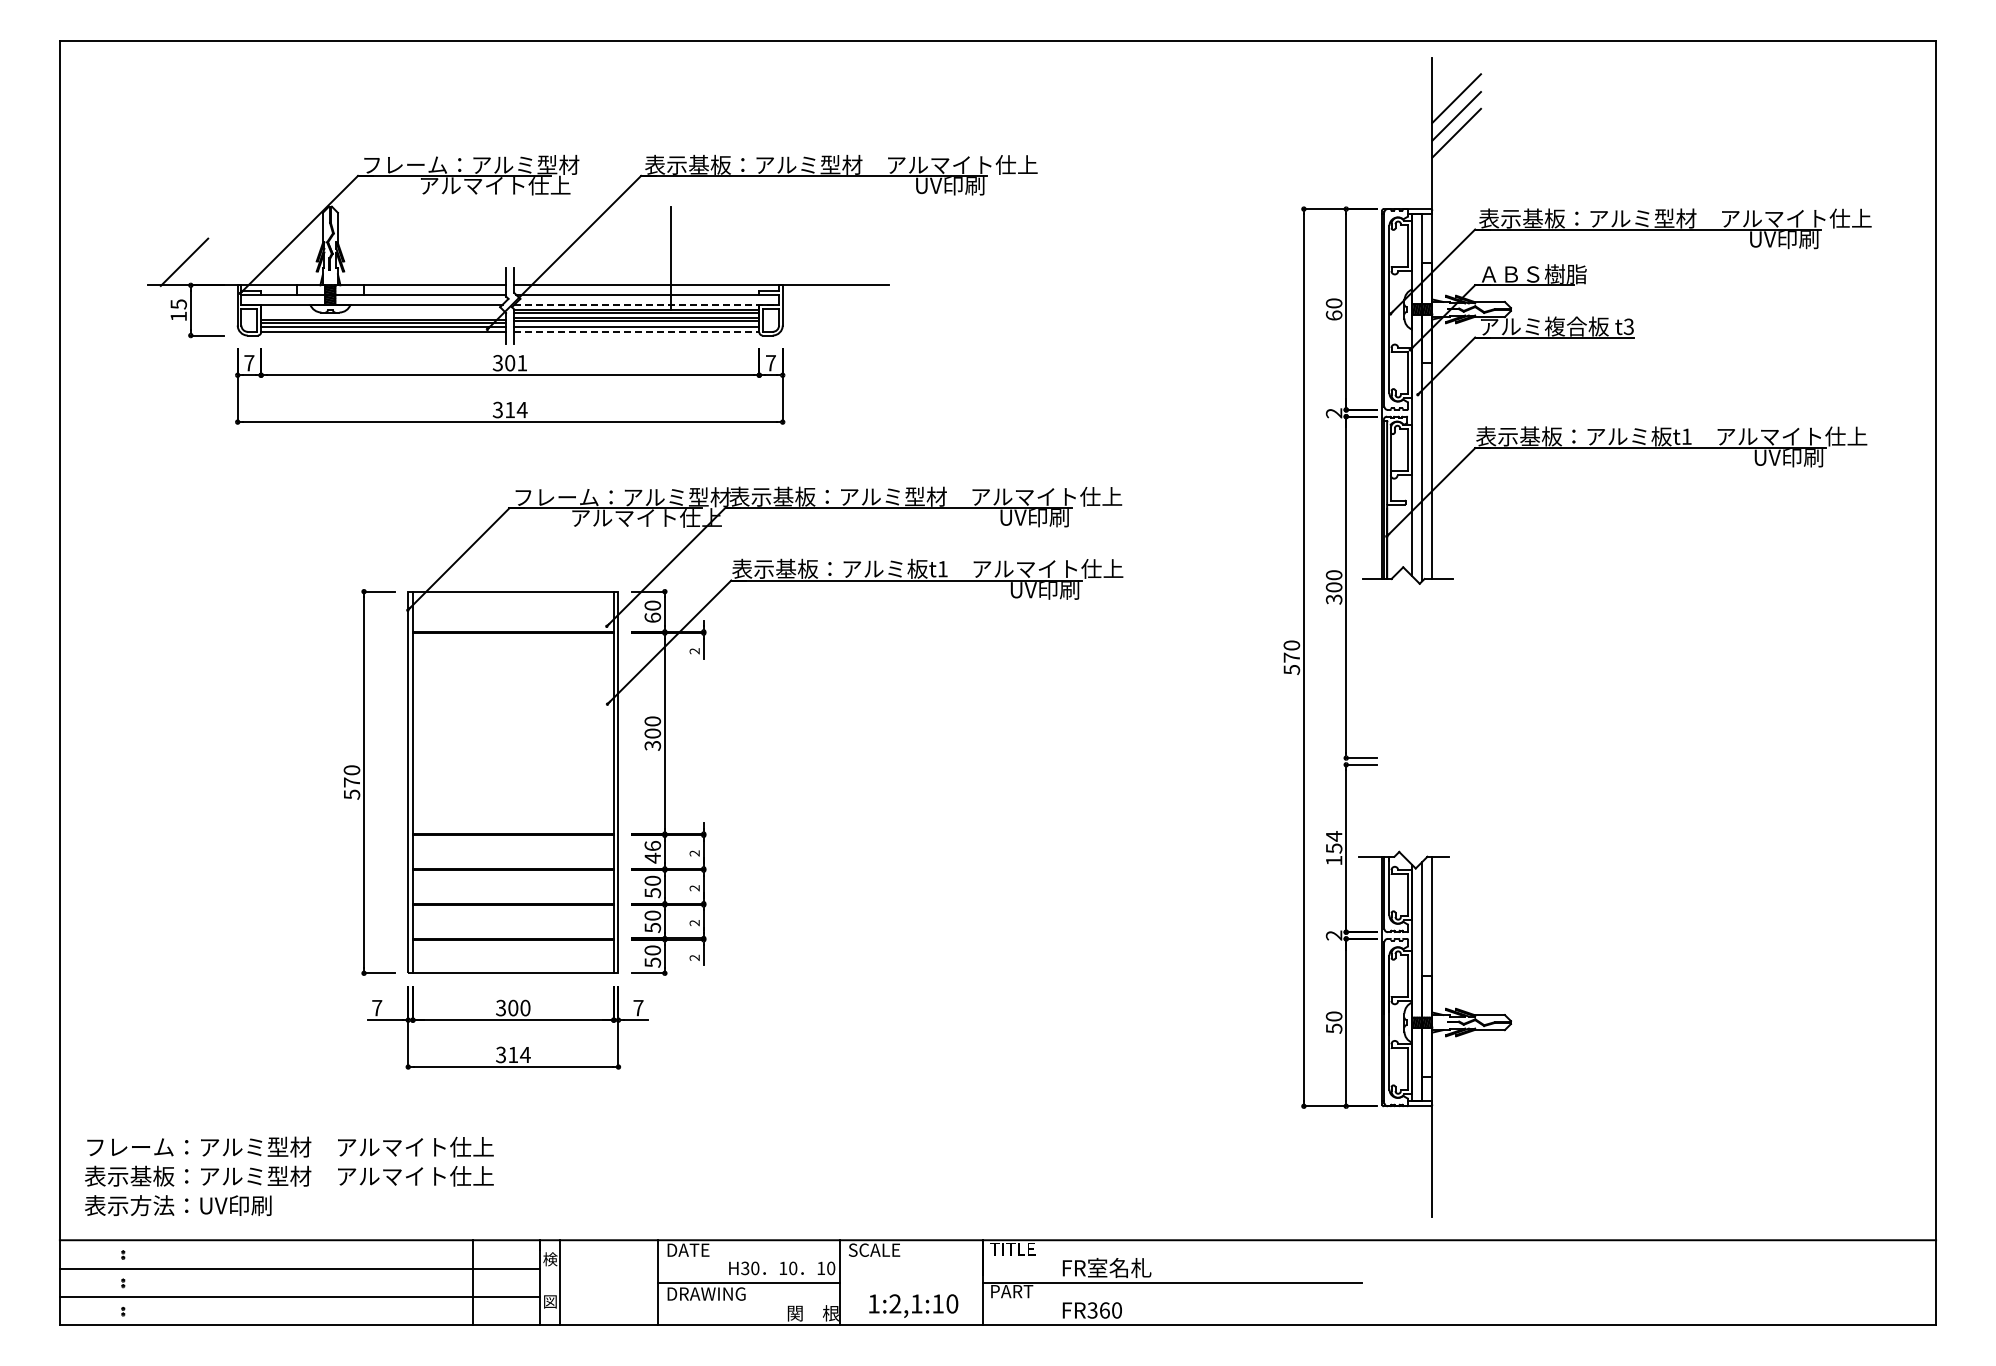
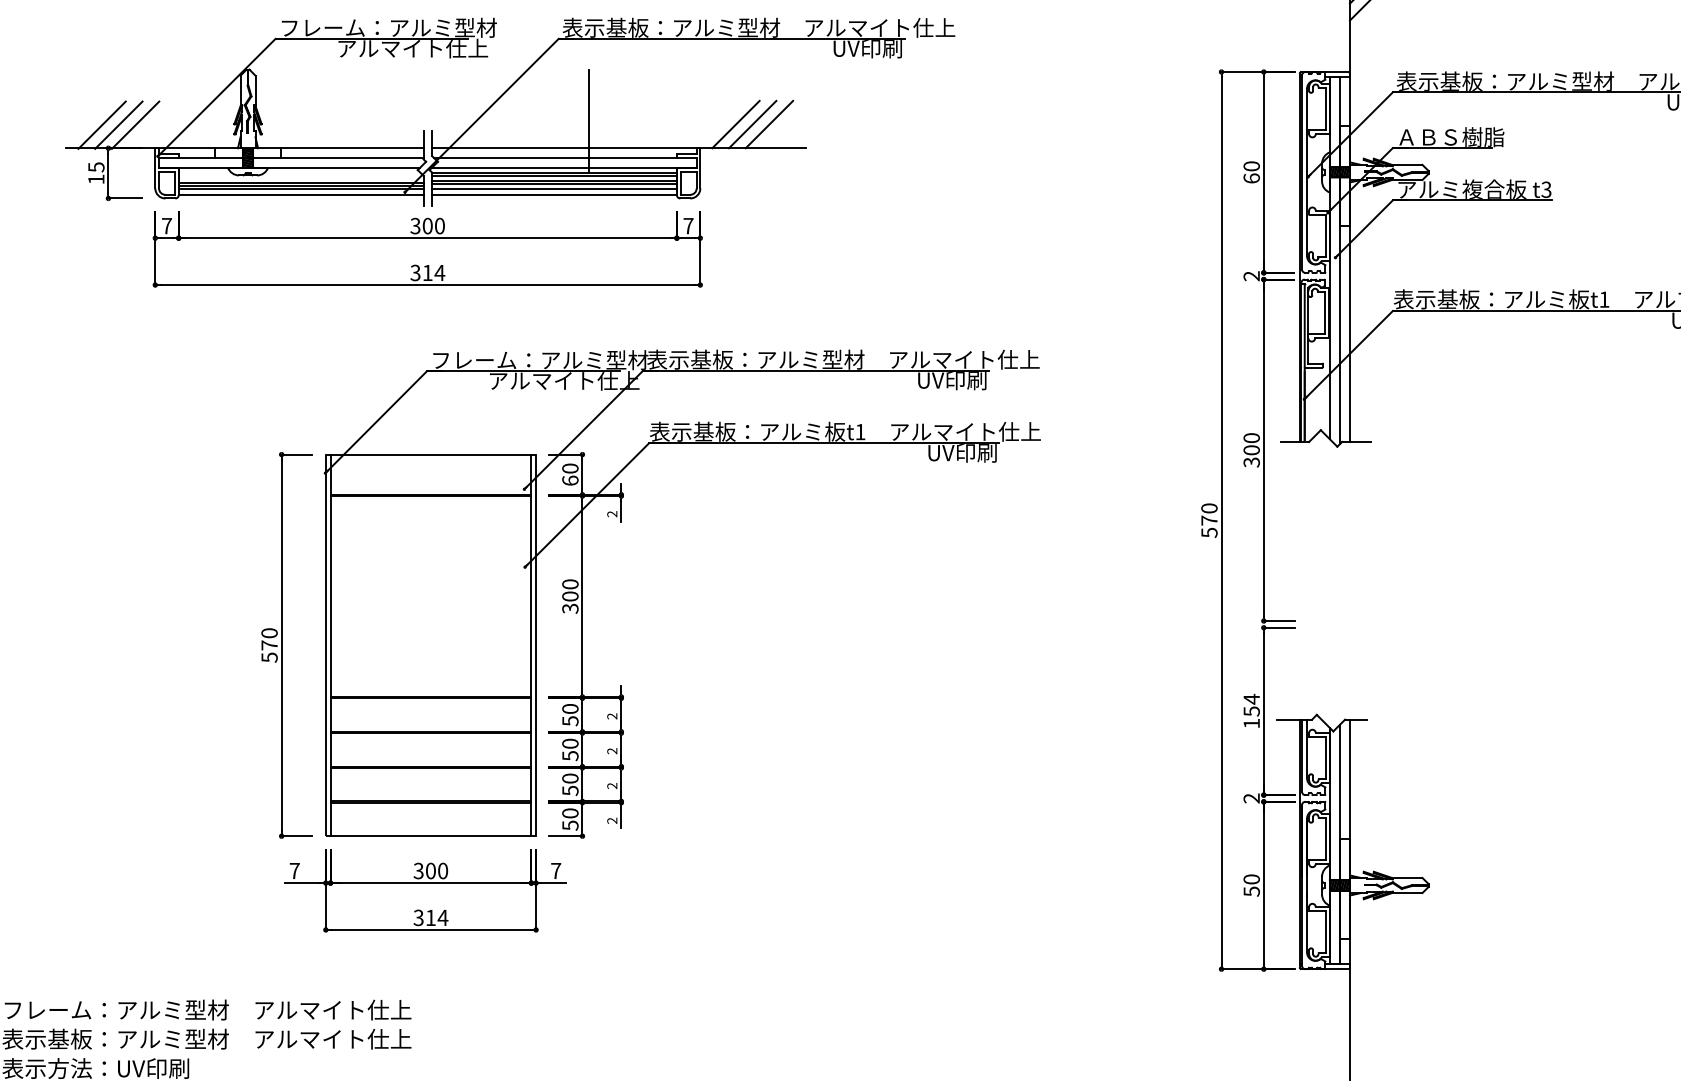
line: (200, 261) -> (118, 124), added
line: (217, 261) -> (135, 124), added
line: (818, 261) -> (736, 124), added
line: (834, 261) -> (752, 124), added
line: (851, 261) -> (769, 124), added
line: (647, 304) -> (565, 167), dashed -> solid
line: (637, 332) -> (555, 195), dashed -> solid
text: (522, 363) -> (440, 226), 301 -> 300
text: (652, 852) -> (570, 715), 46 -> 50

